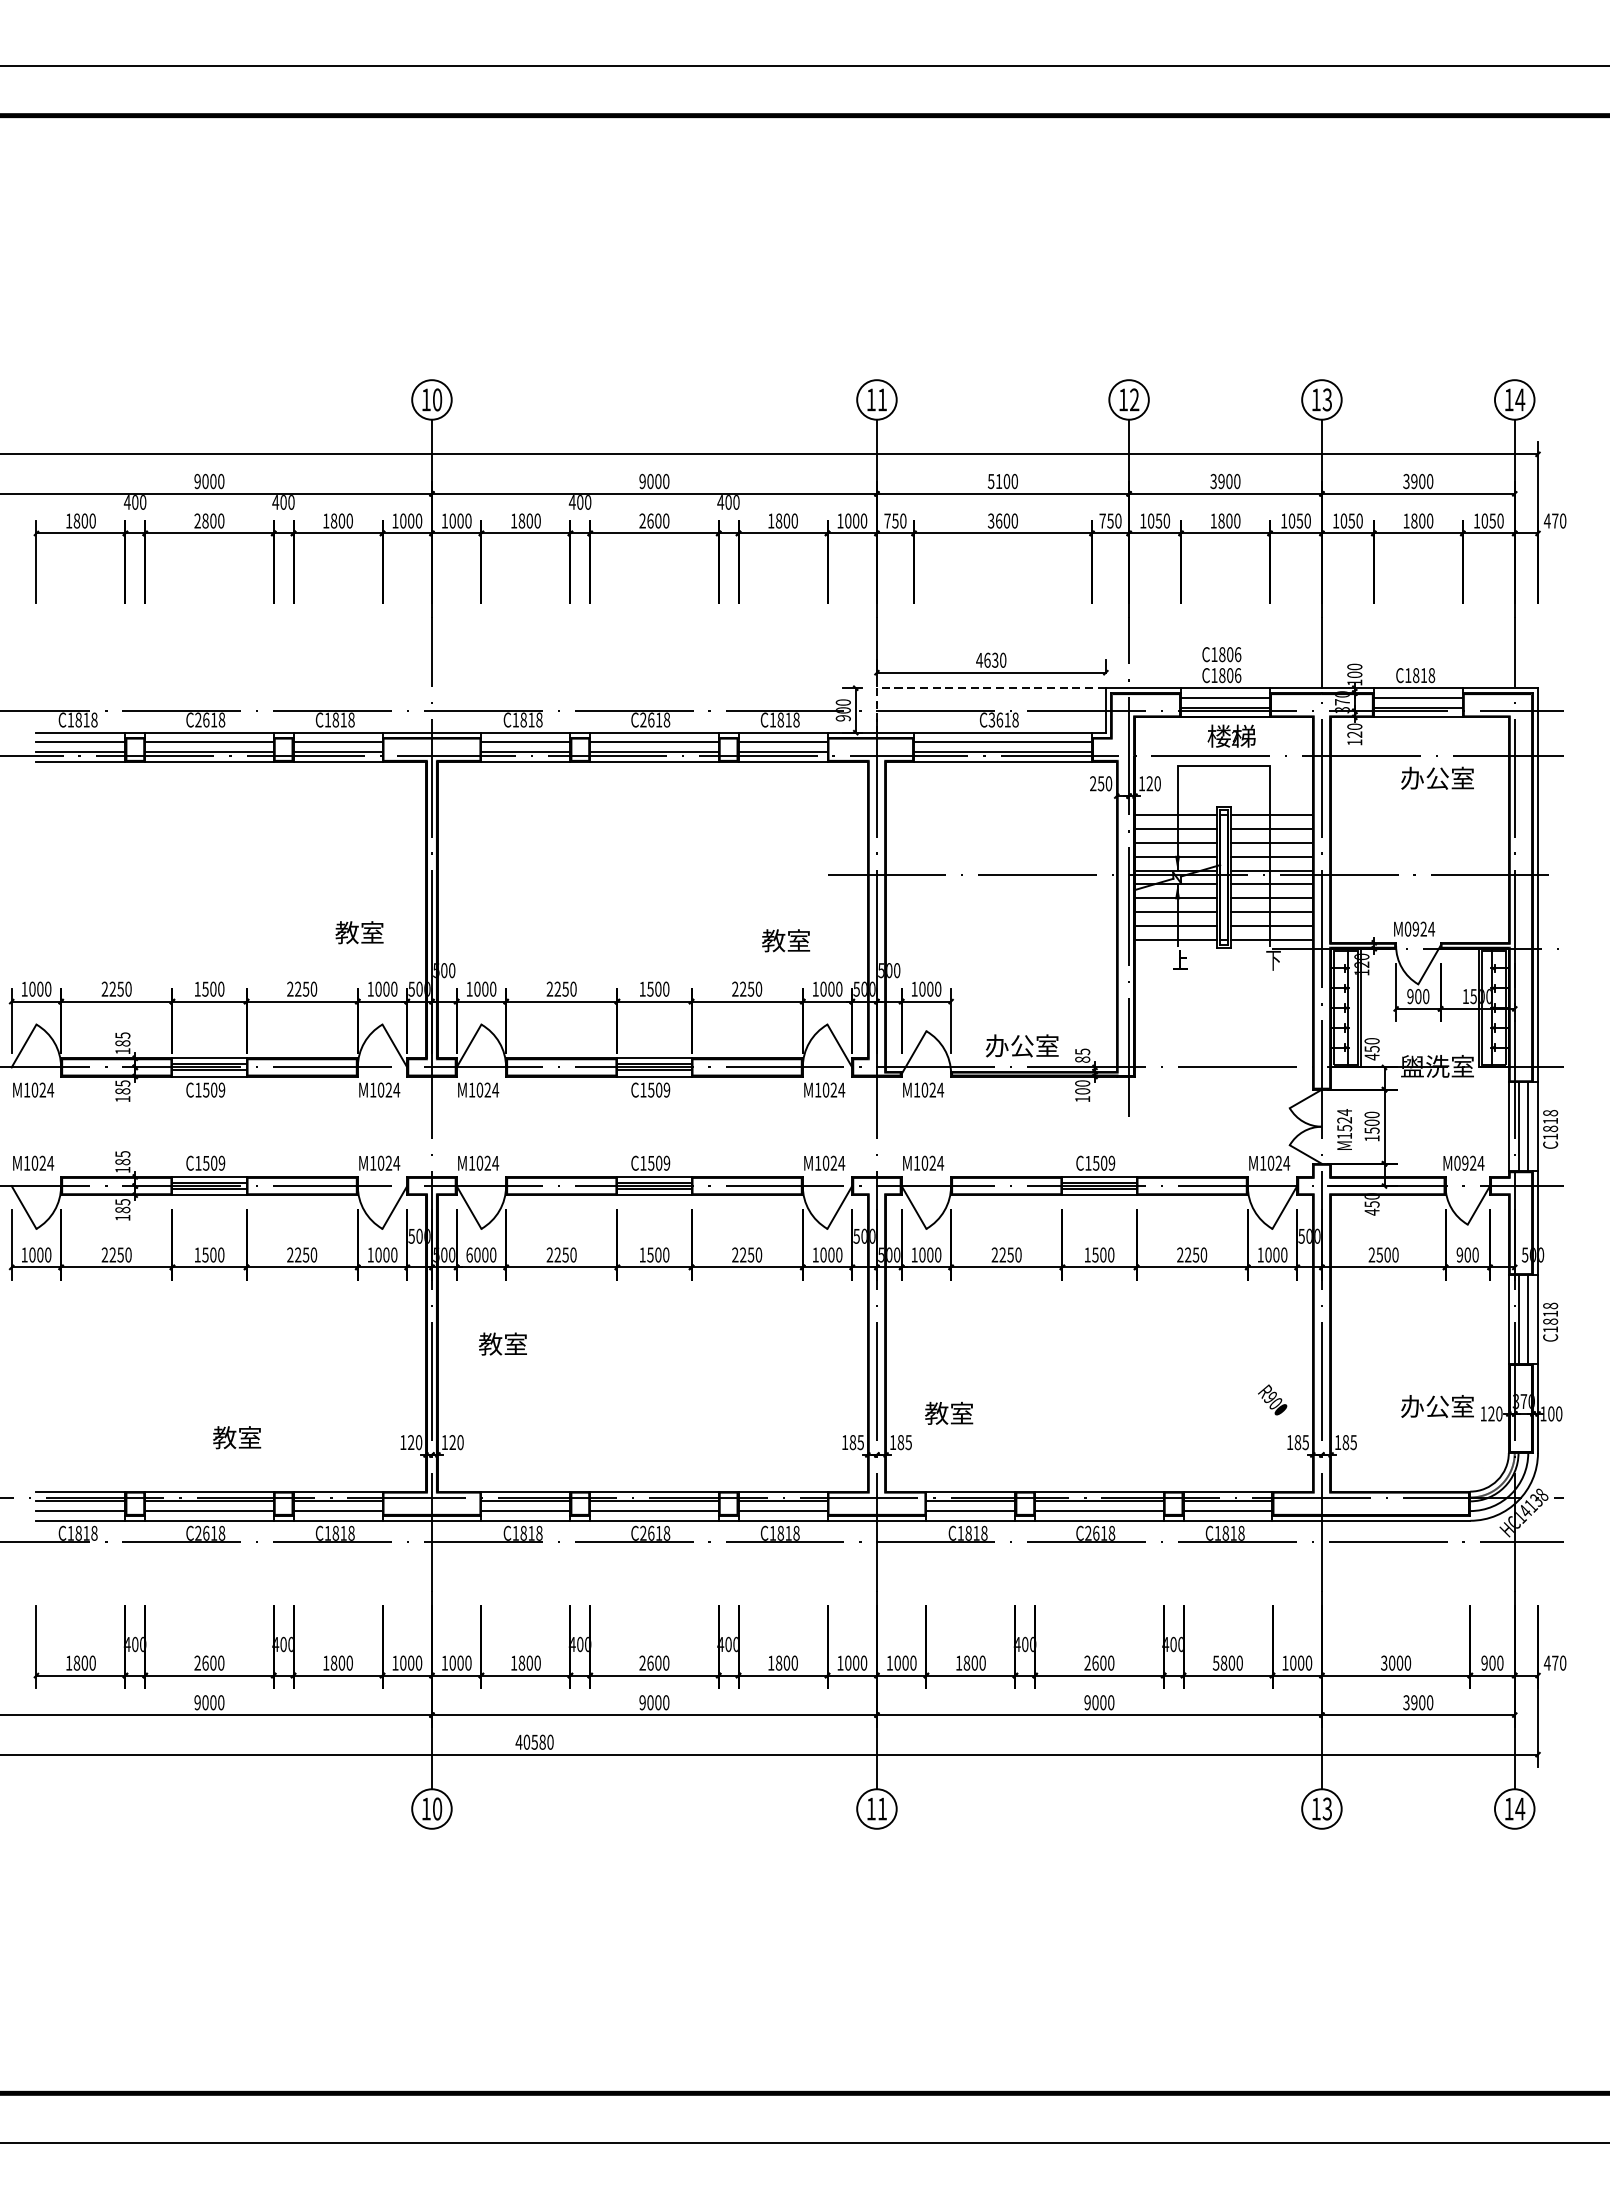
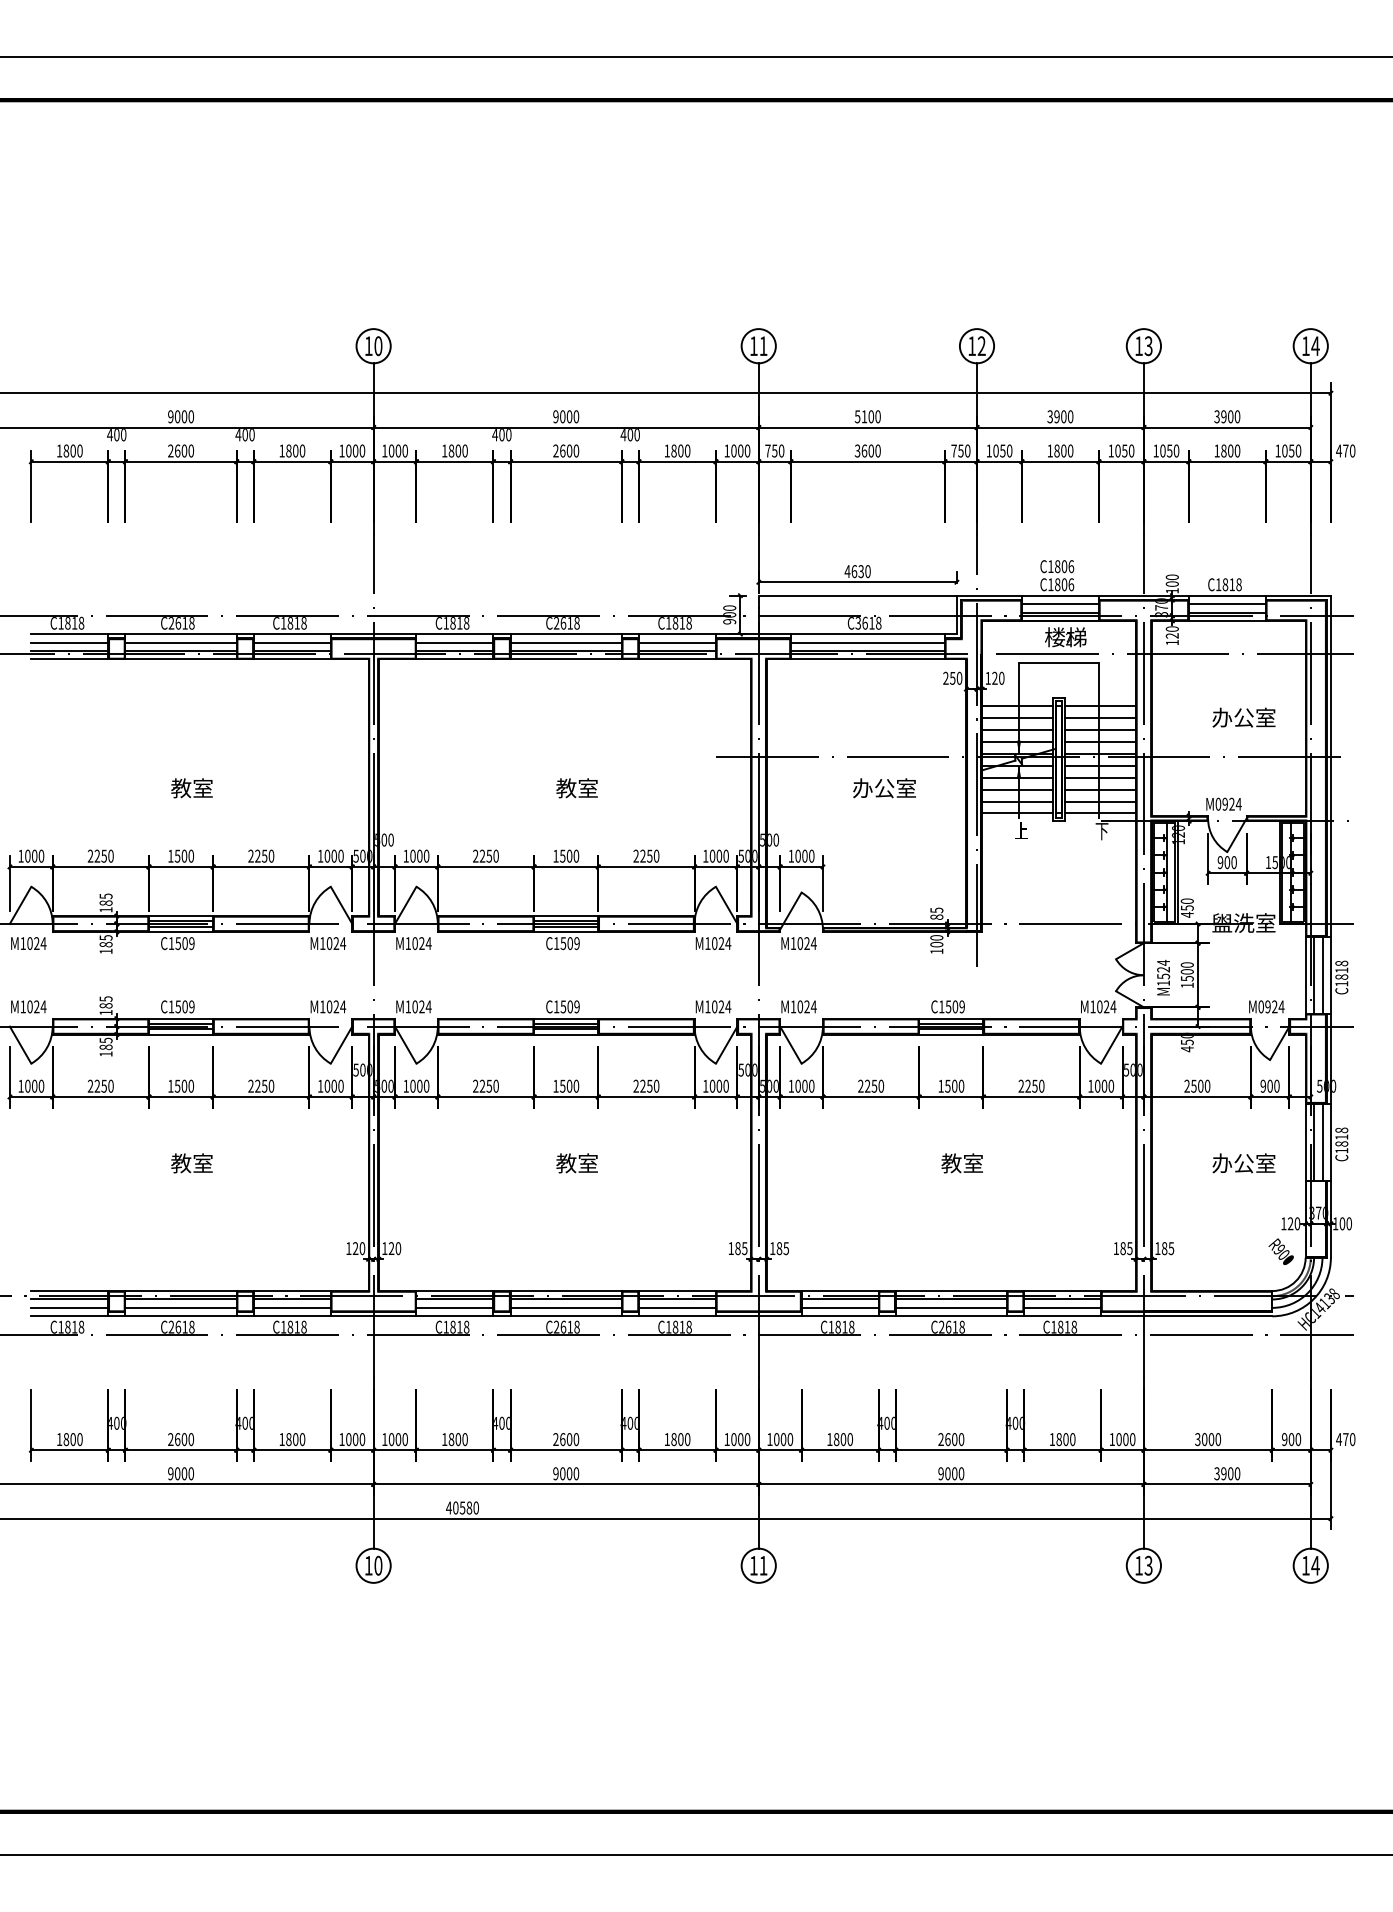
text: (205, 520) -> (177, 450), 2800 -> 2600
line: (967, 687) -> (837, 595), dashed -> solid
text: (1437, 778) -> (1243, 717), moved
text: (359, 932) -> (191, 788), moved
text: (785, 941) -> (576, 788), moved
text: (1022, 1046) -> (884, 788), moved
text: (469, 1254) -> (406, 1085), 6000 -> 1000
text: (502, 1344) -> (576, 1163), moved
text: (1271, 1399) -> (1280, 1251), moved
text: (1437, 1406) -> (1243, 1163), moved
text: (948, 1413) -> (961, 1163), moved
text: (236, 1437) -> (191, 1163), moved
text: (1216, 1663) -> (1052, 1439), 5800 -> 1800

